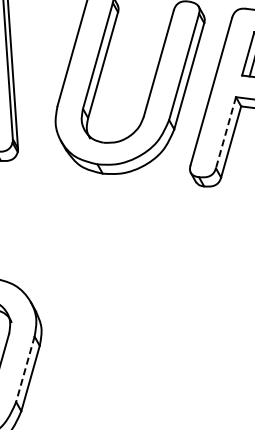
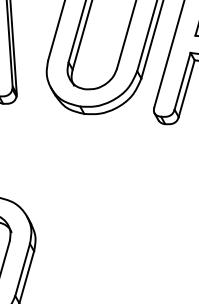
line: (225, 132) -> (182, 81), dashed -> solid
line: (25, 369) -> (22, 270), dashed -> solid

